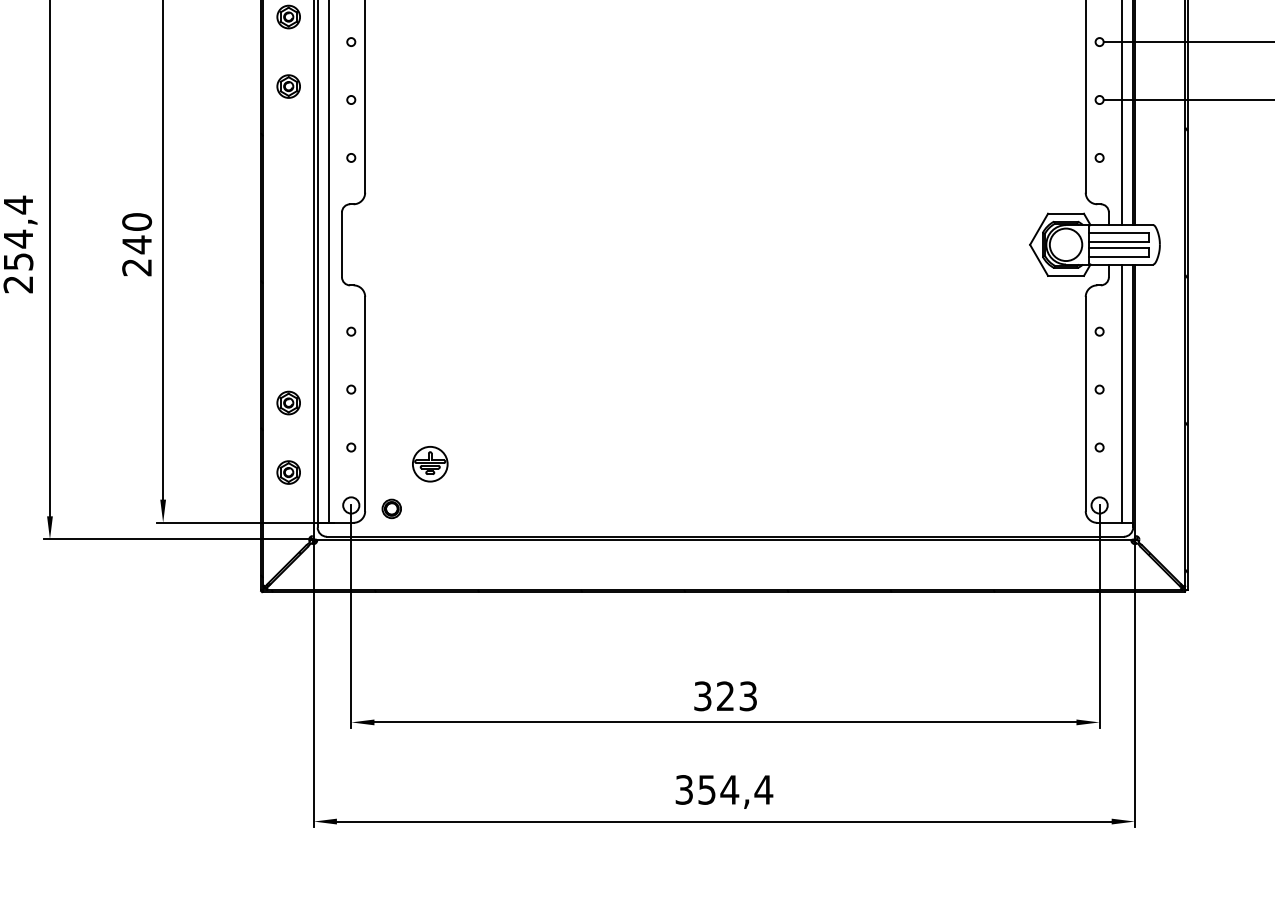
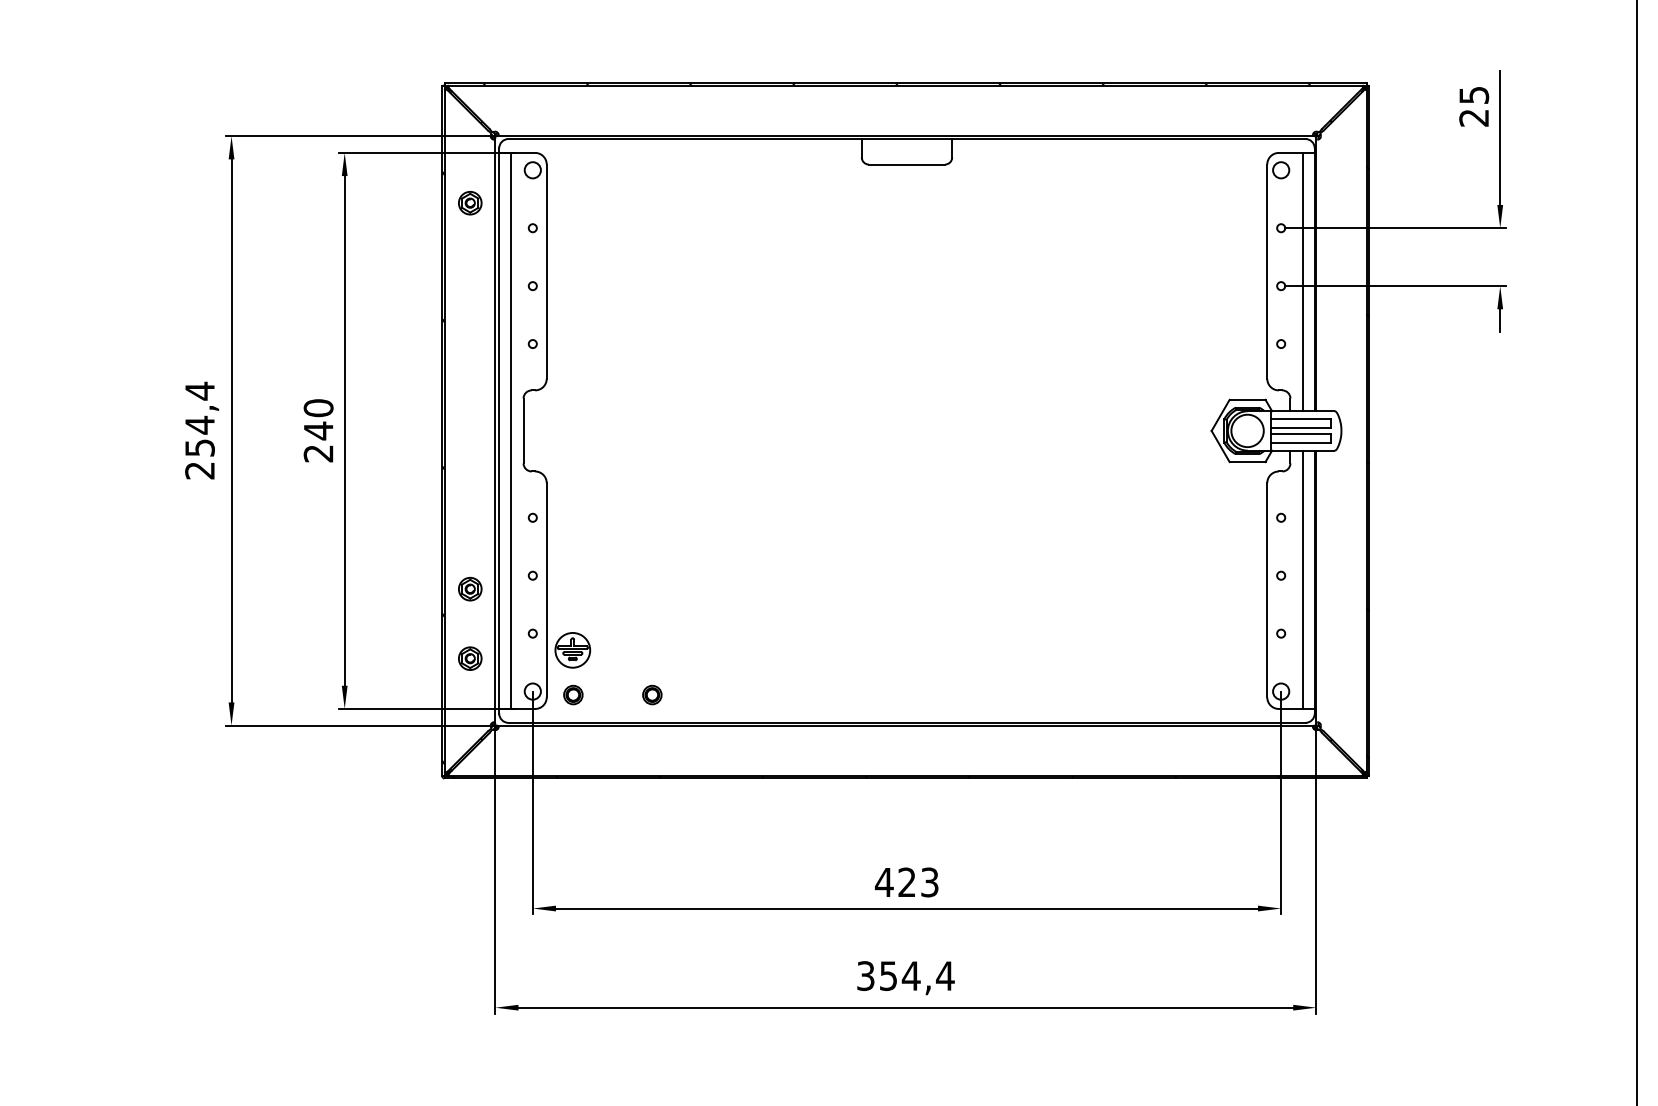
part: (288, 86) -> (470, 272), removed
part: (429, 464) -> (572, 650), moved
part: (470, 508) -> (652, 694), added
text: (701, 696) -> (883, 882), 323 -> 423

